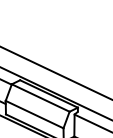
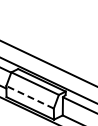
line: (33, 114) -> (29, 97), solid -> dashed

